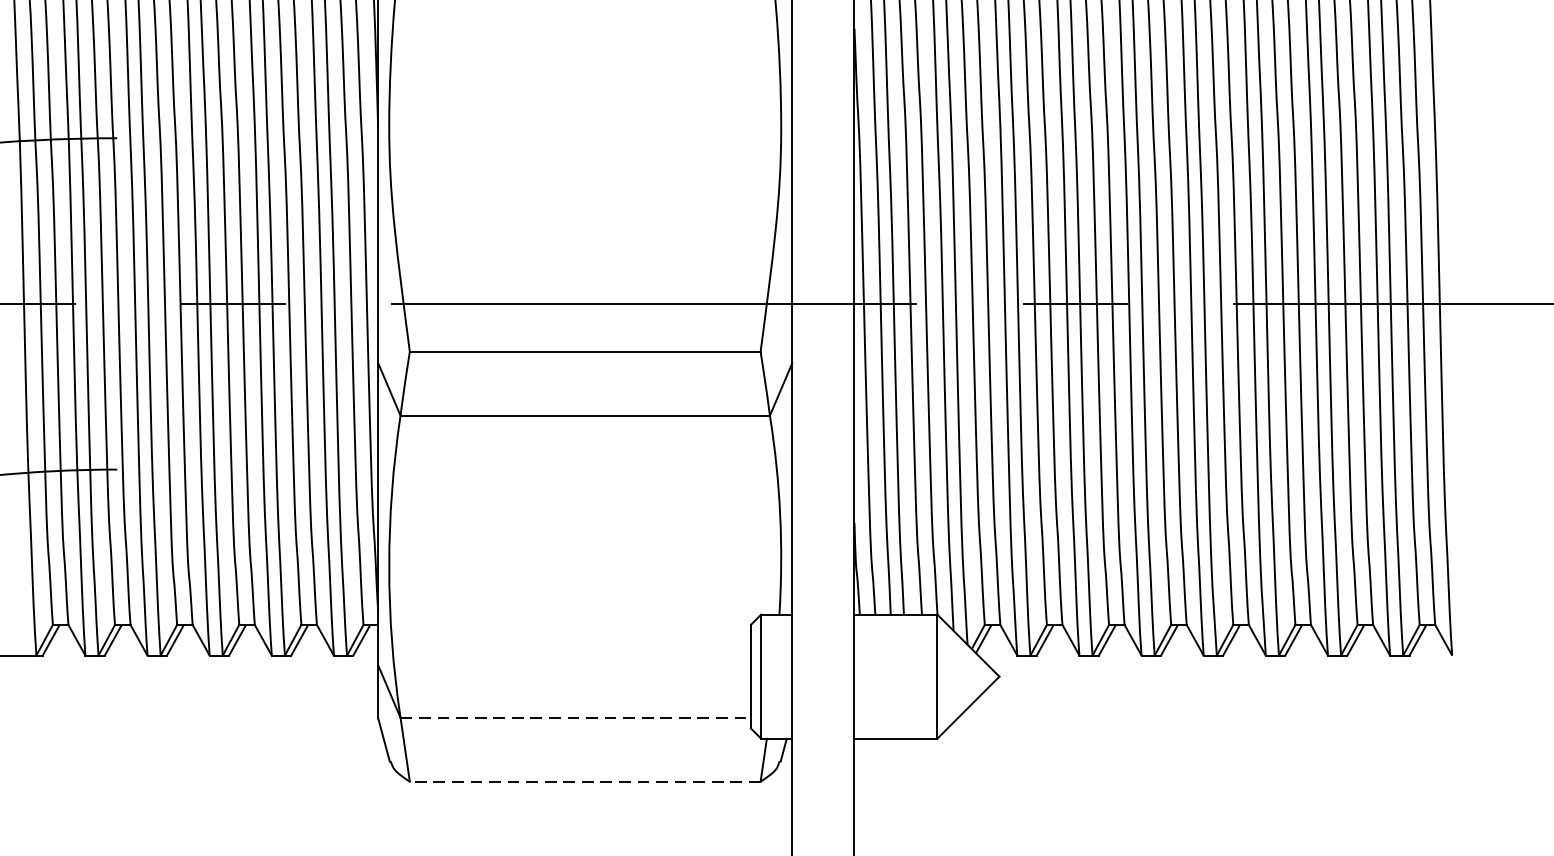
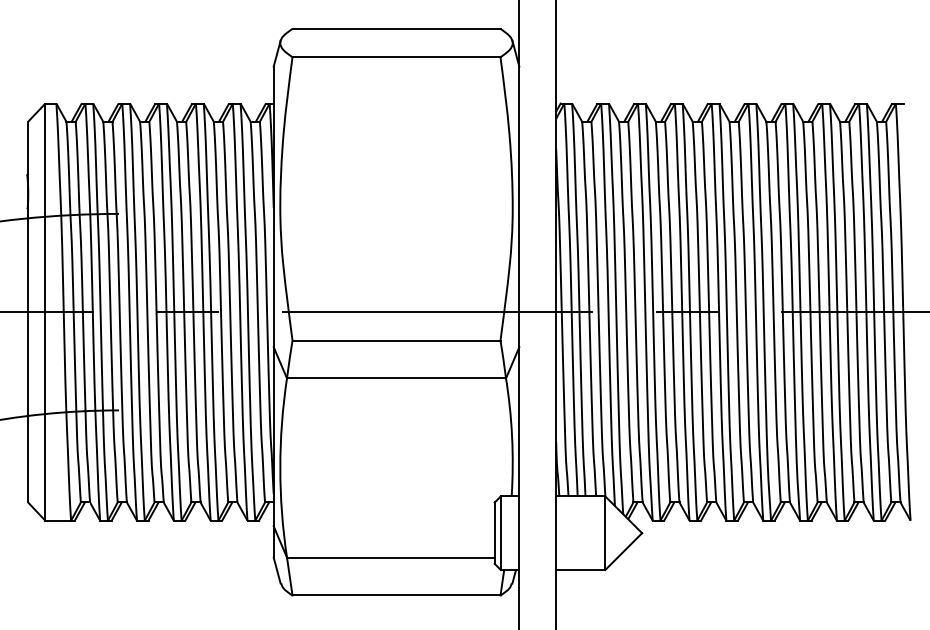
line: (575, 717) -> (390, 557), dashed -> solid
line: (585, 781) -> (396, 595), dashed -> solid

